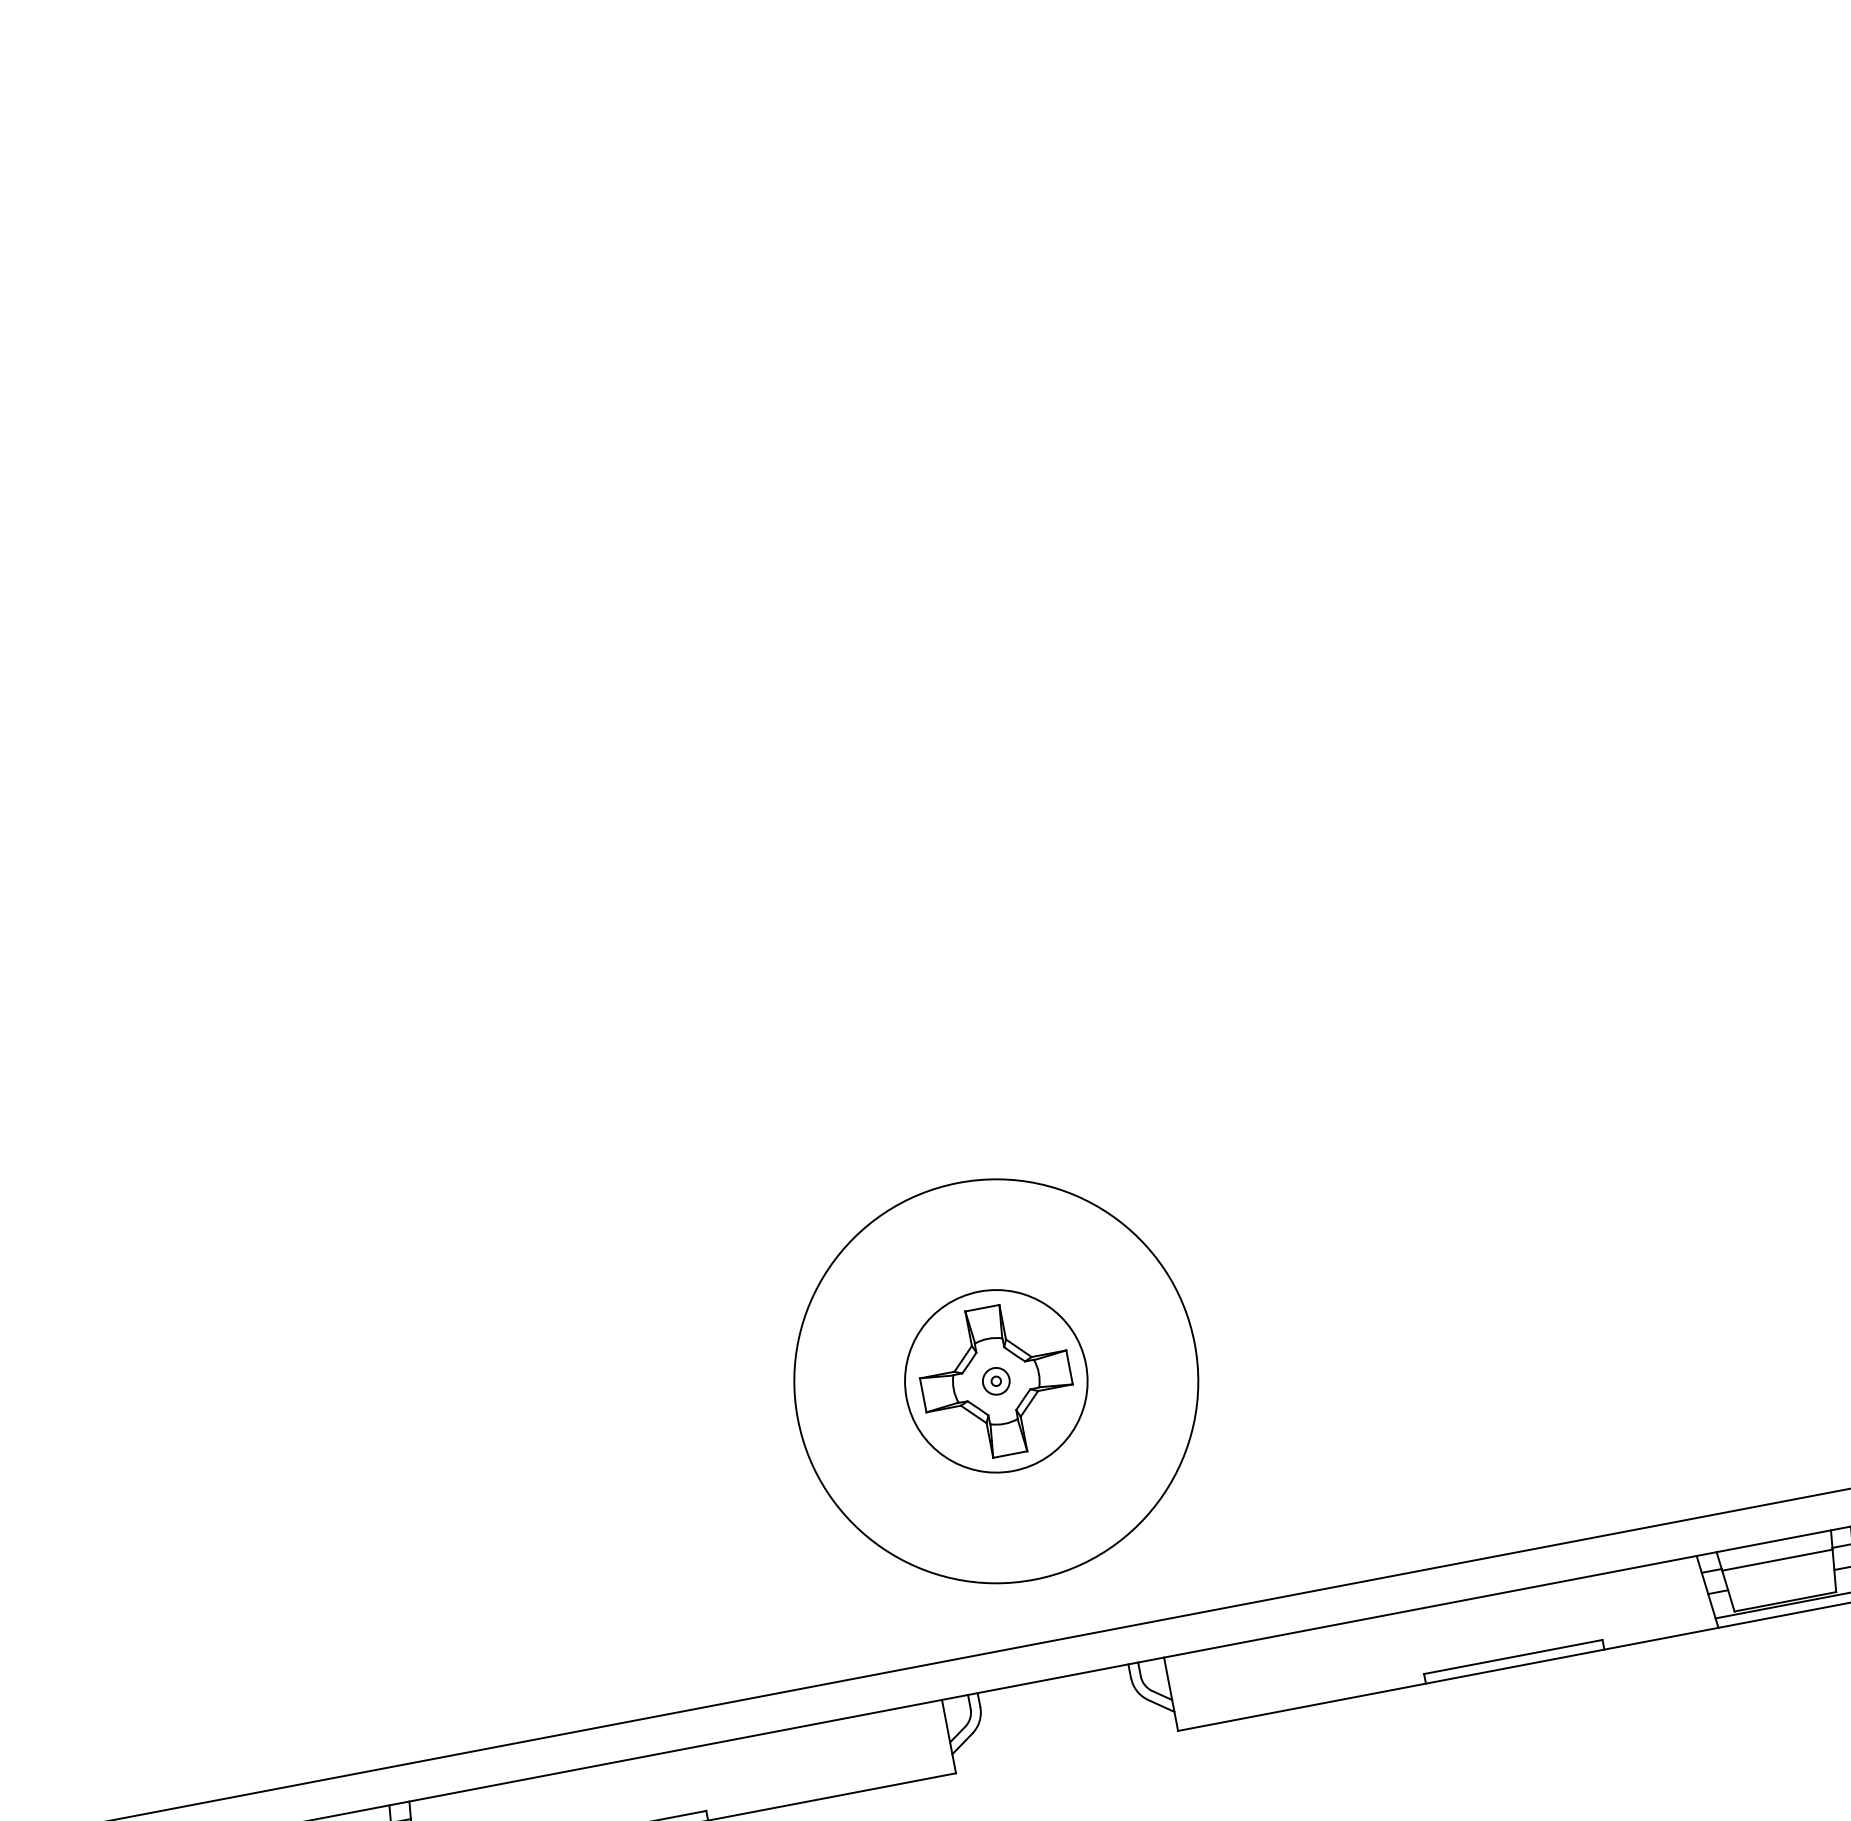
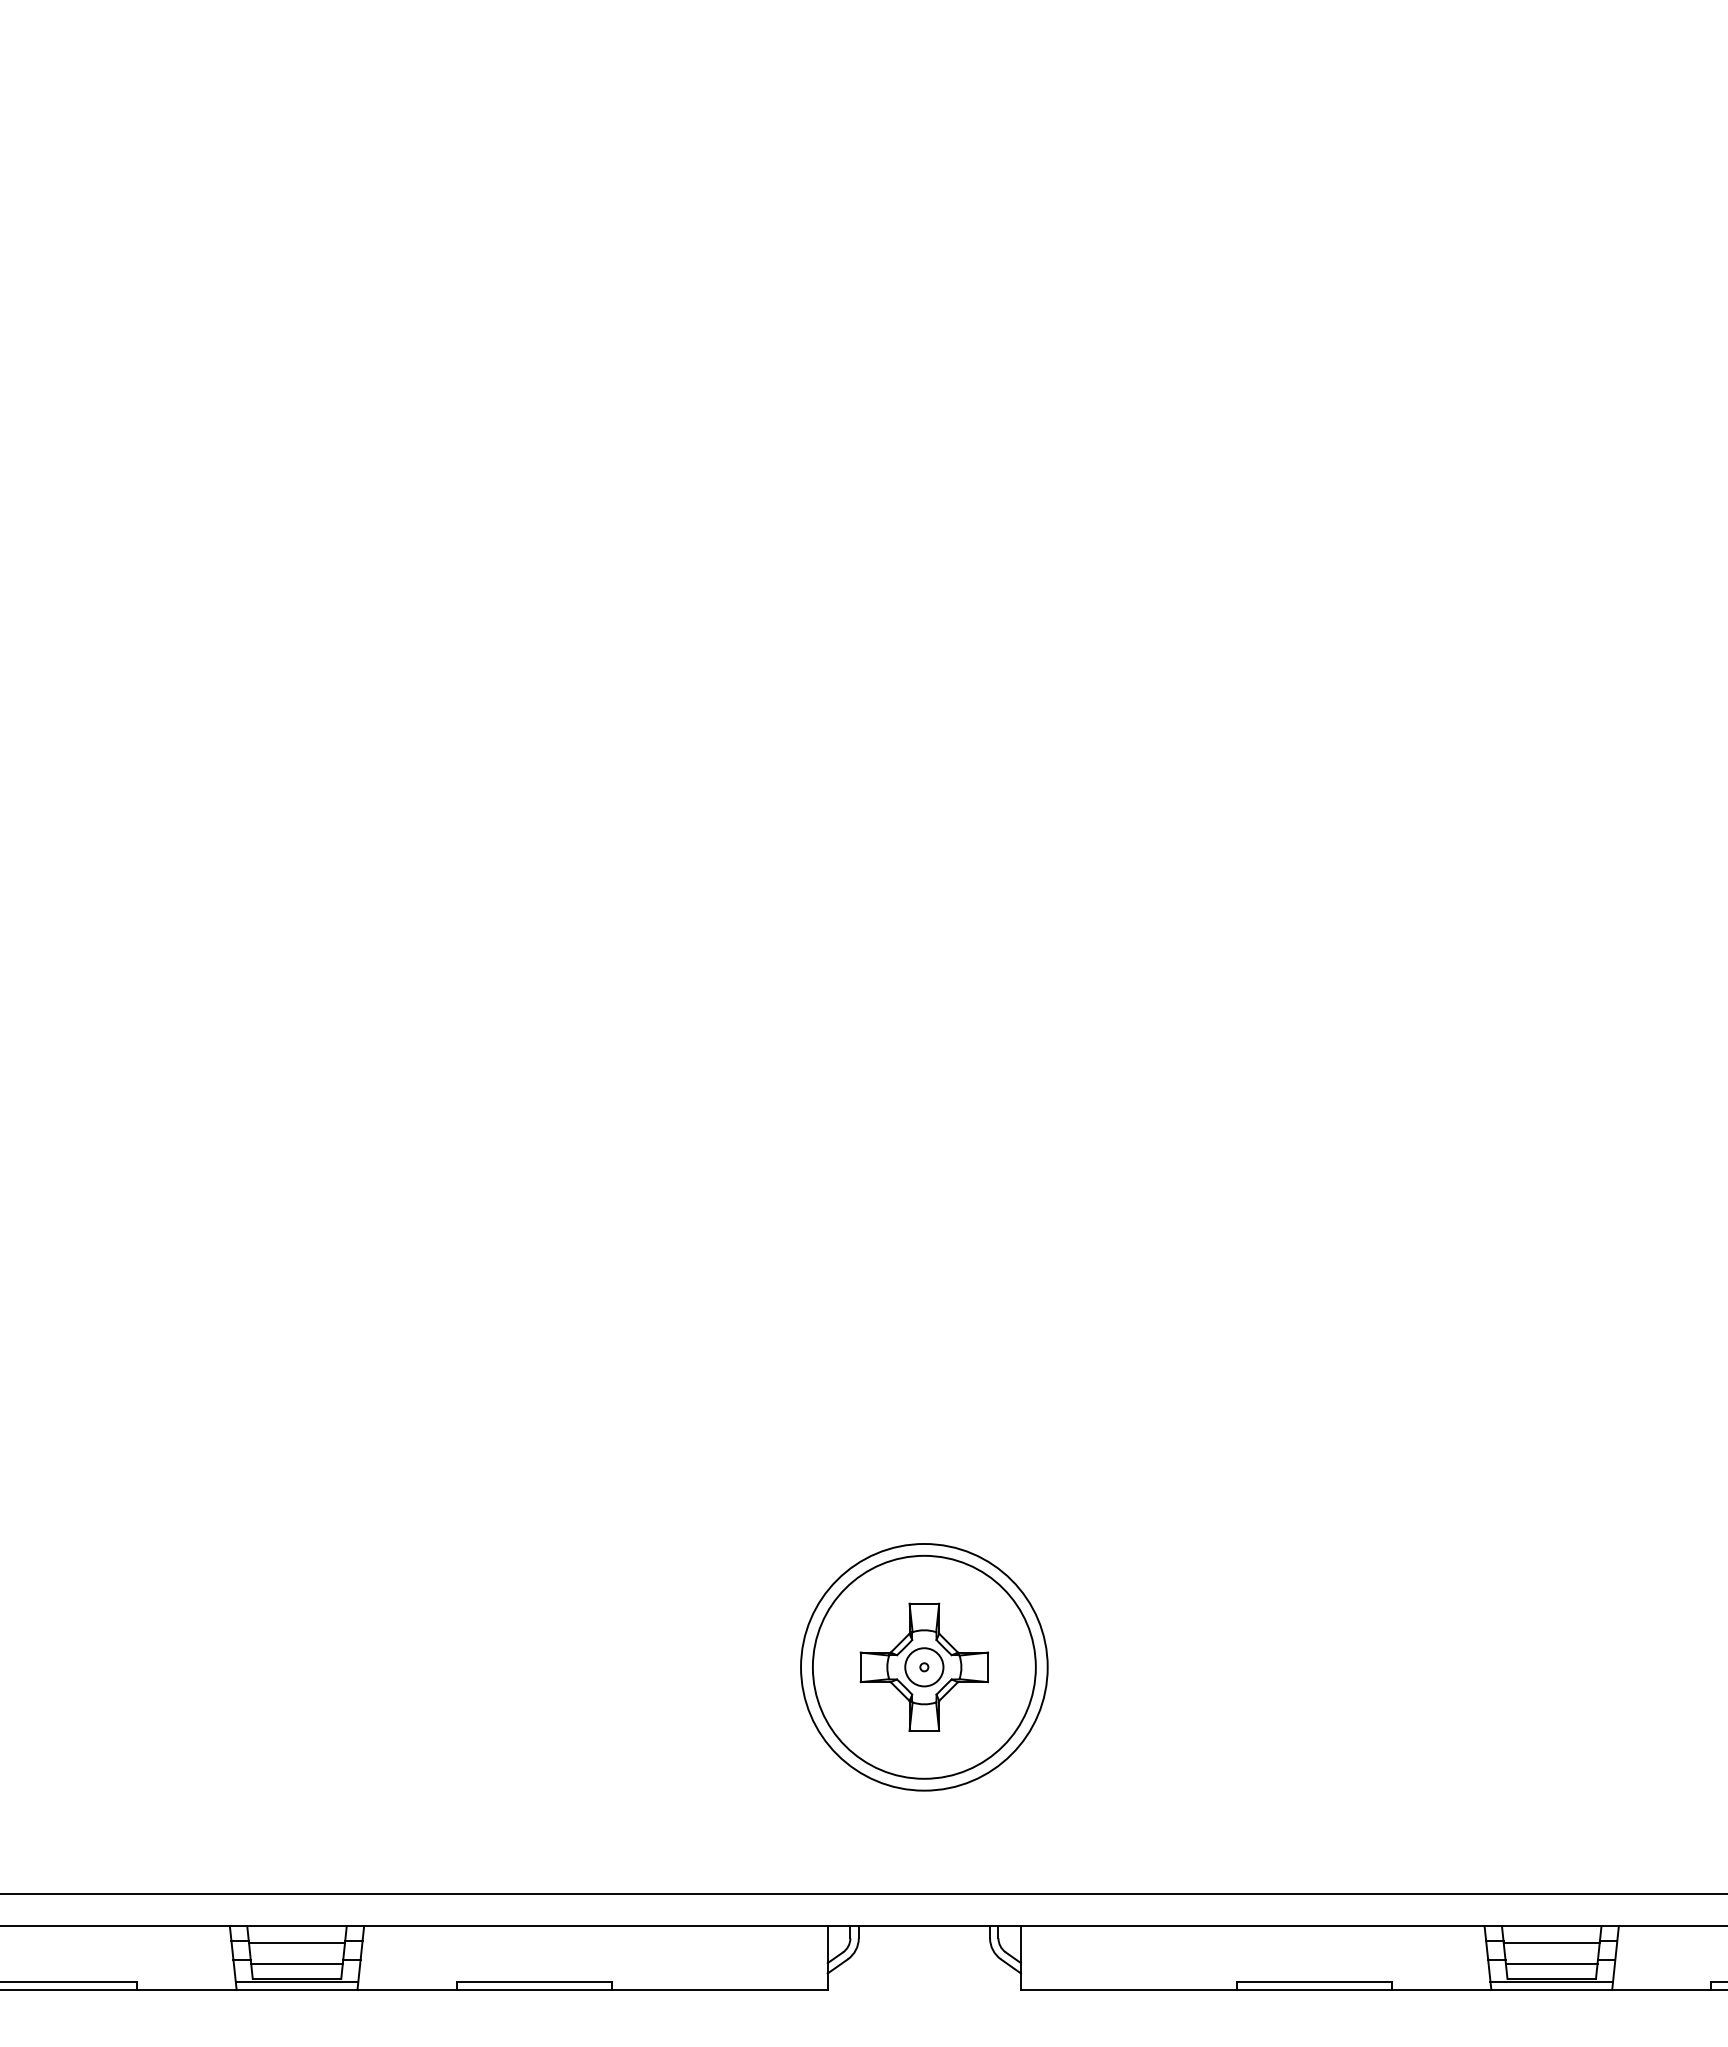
circle: (995, 1380) -> (923, 1666), size x1.43
circle: (996, 1380) -> (924, 1666), size x0.71
circle: (996, 1381) -> (924, 1667), size x1.67
line: (1781, 1584) -> (1551, 1963), added

